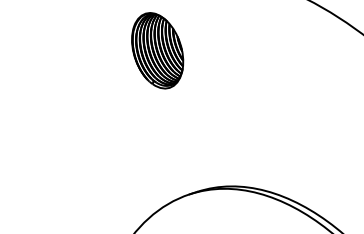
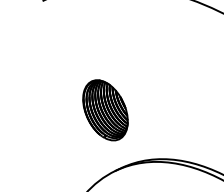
part: (157, 50) -> (105, 110), moved

